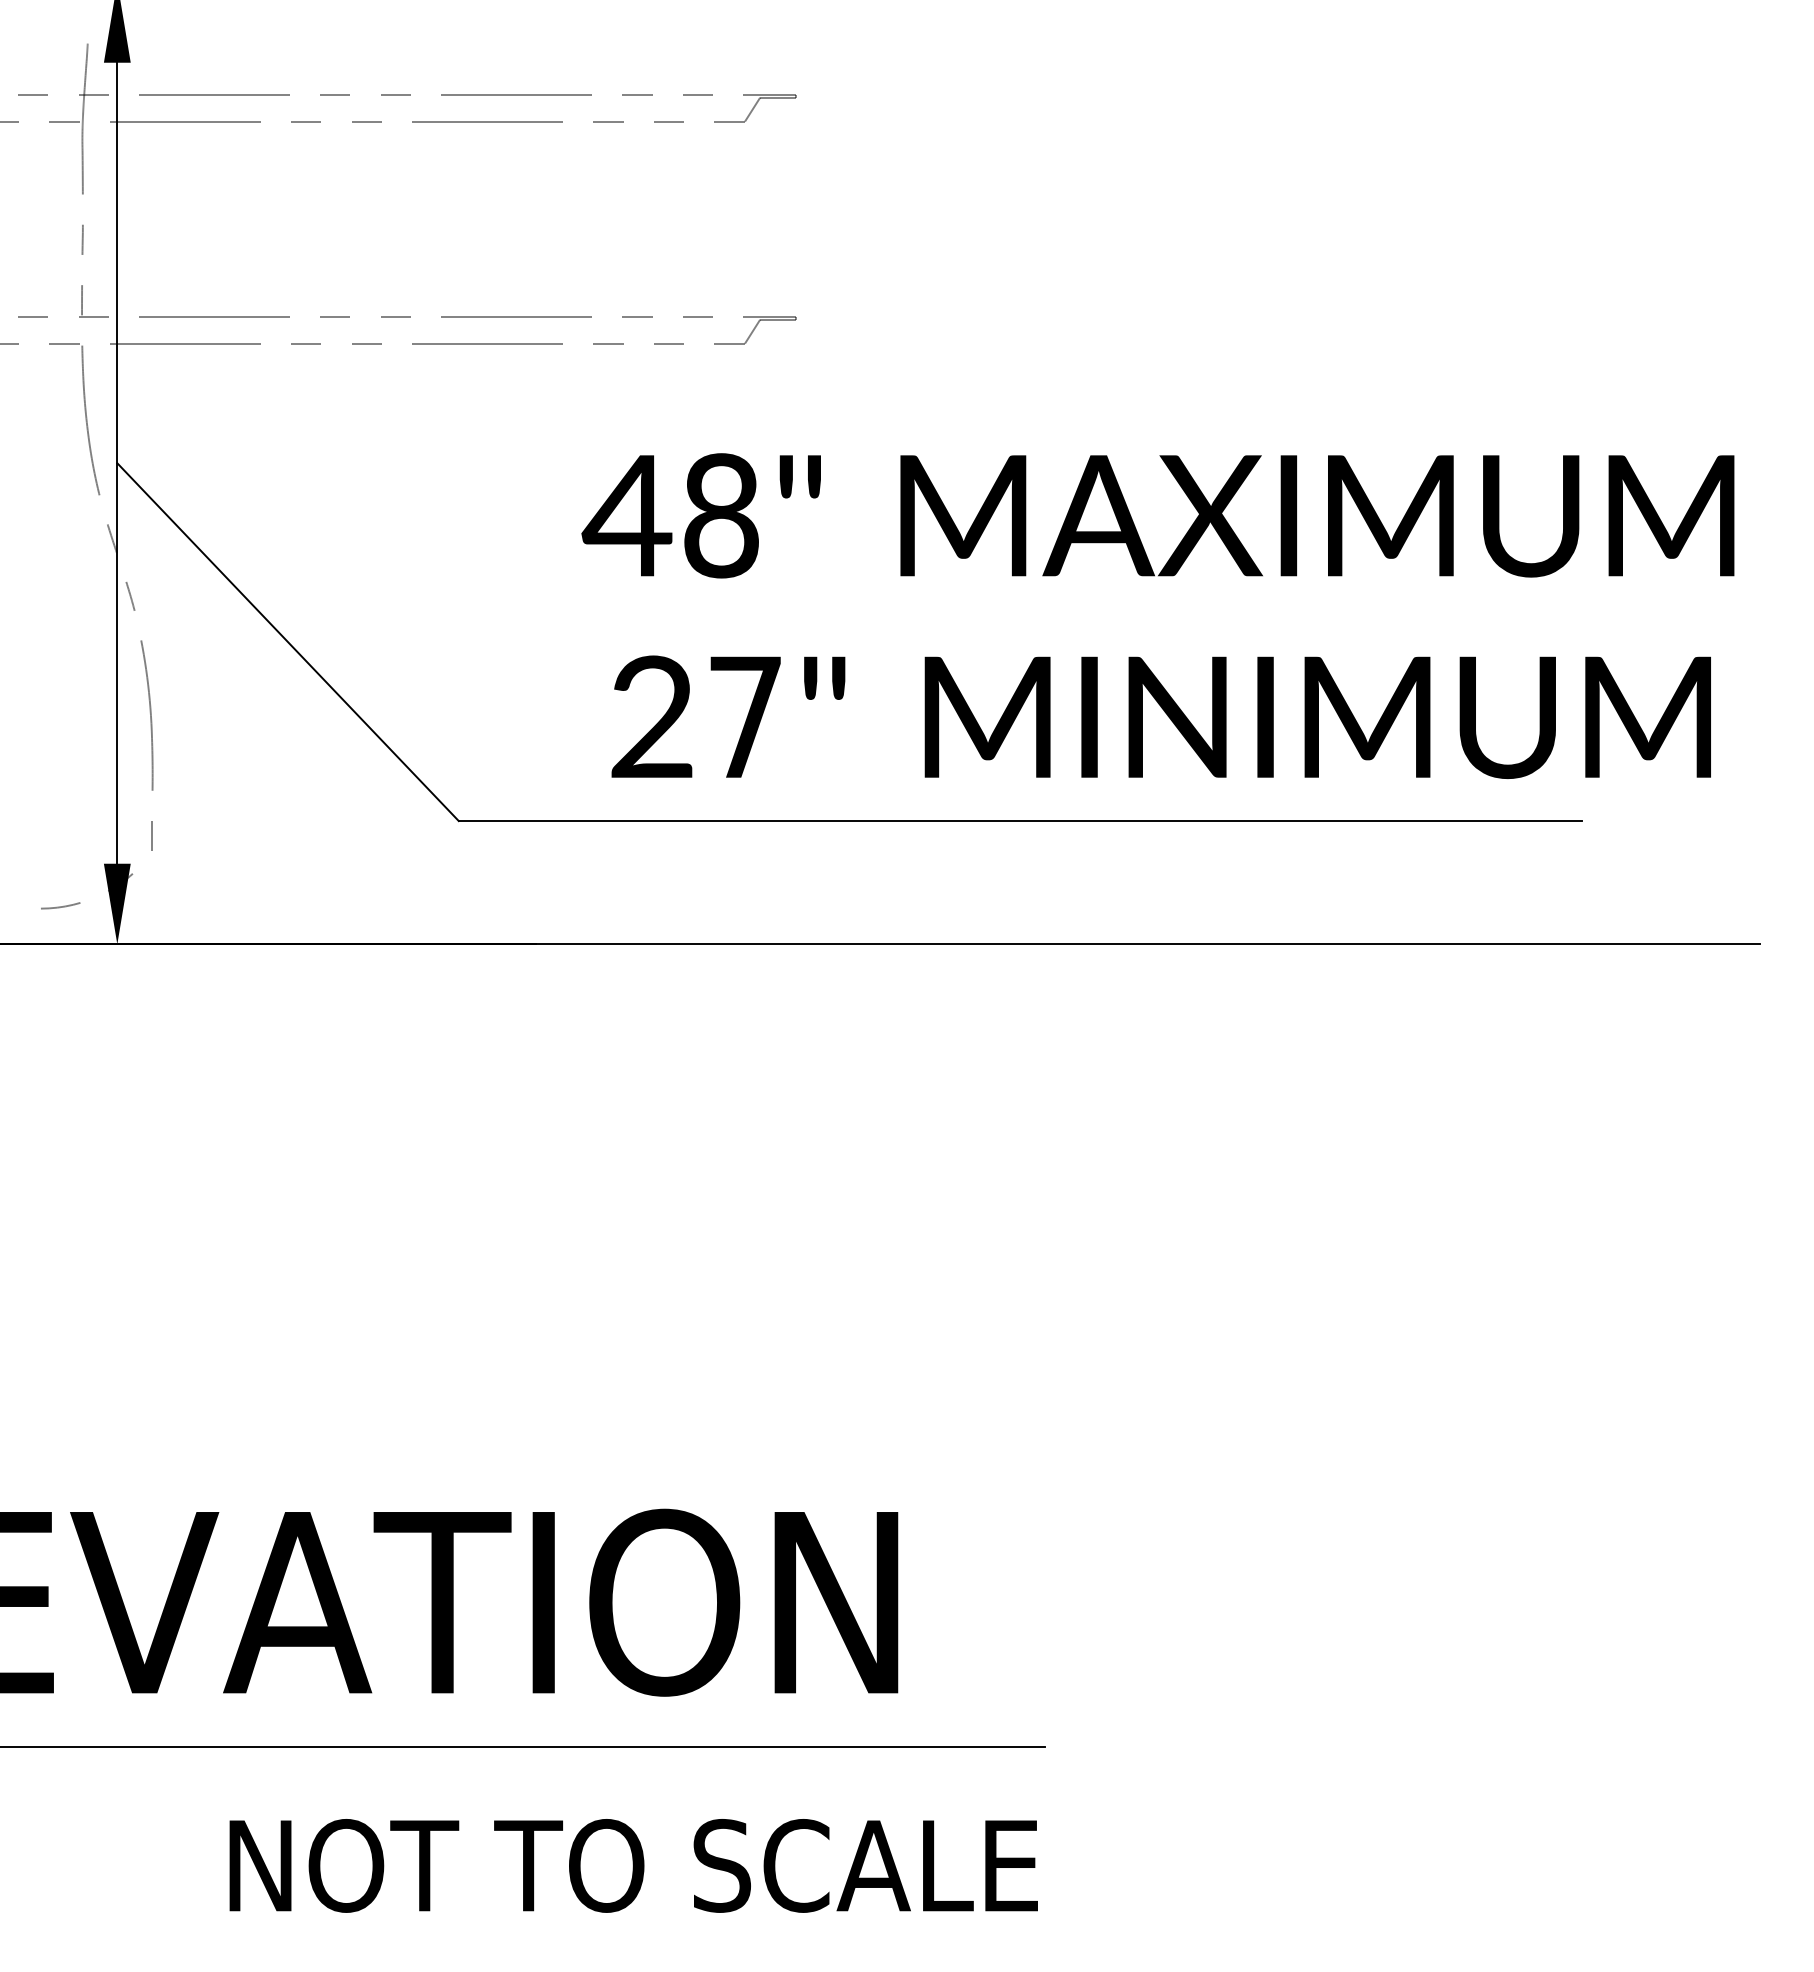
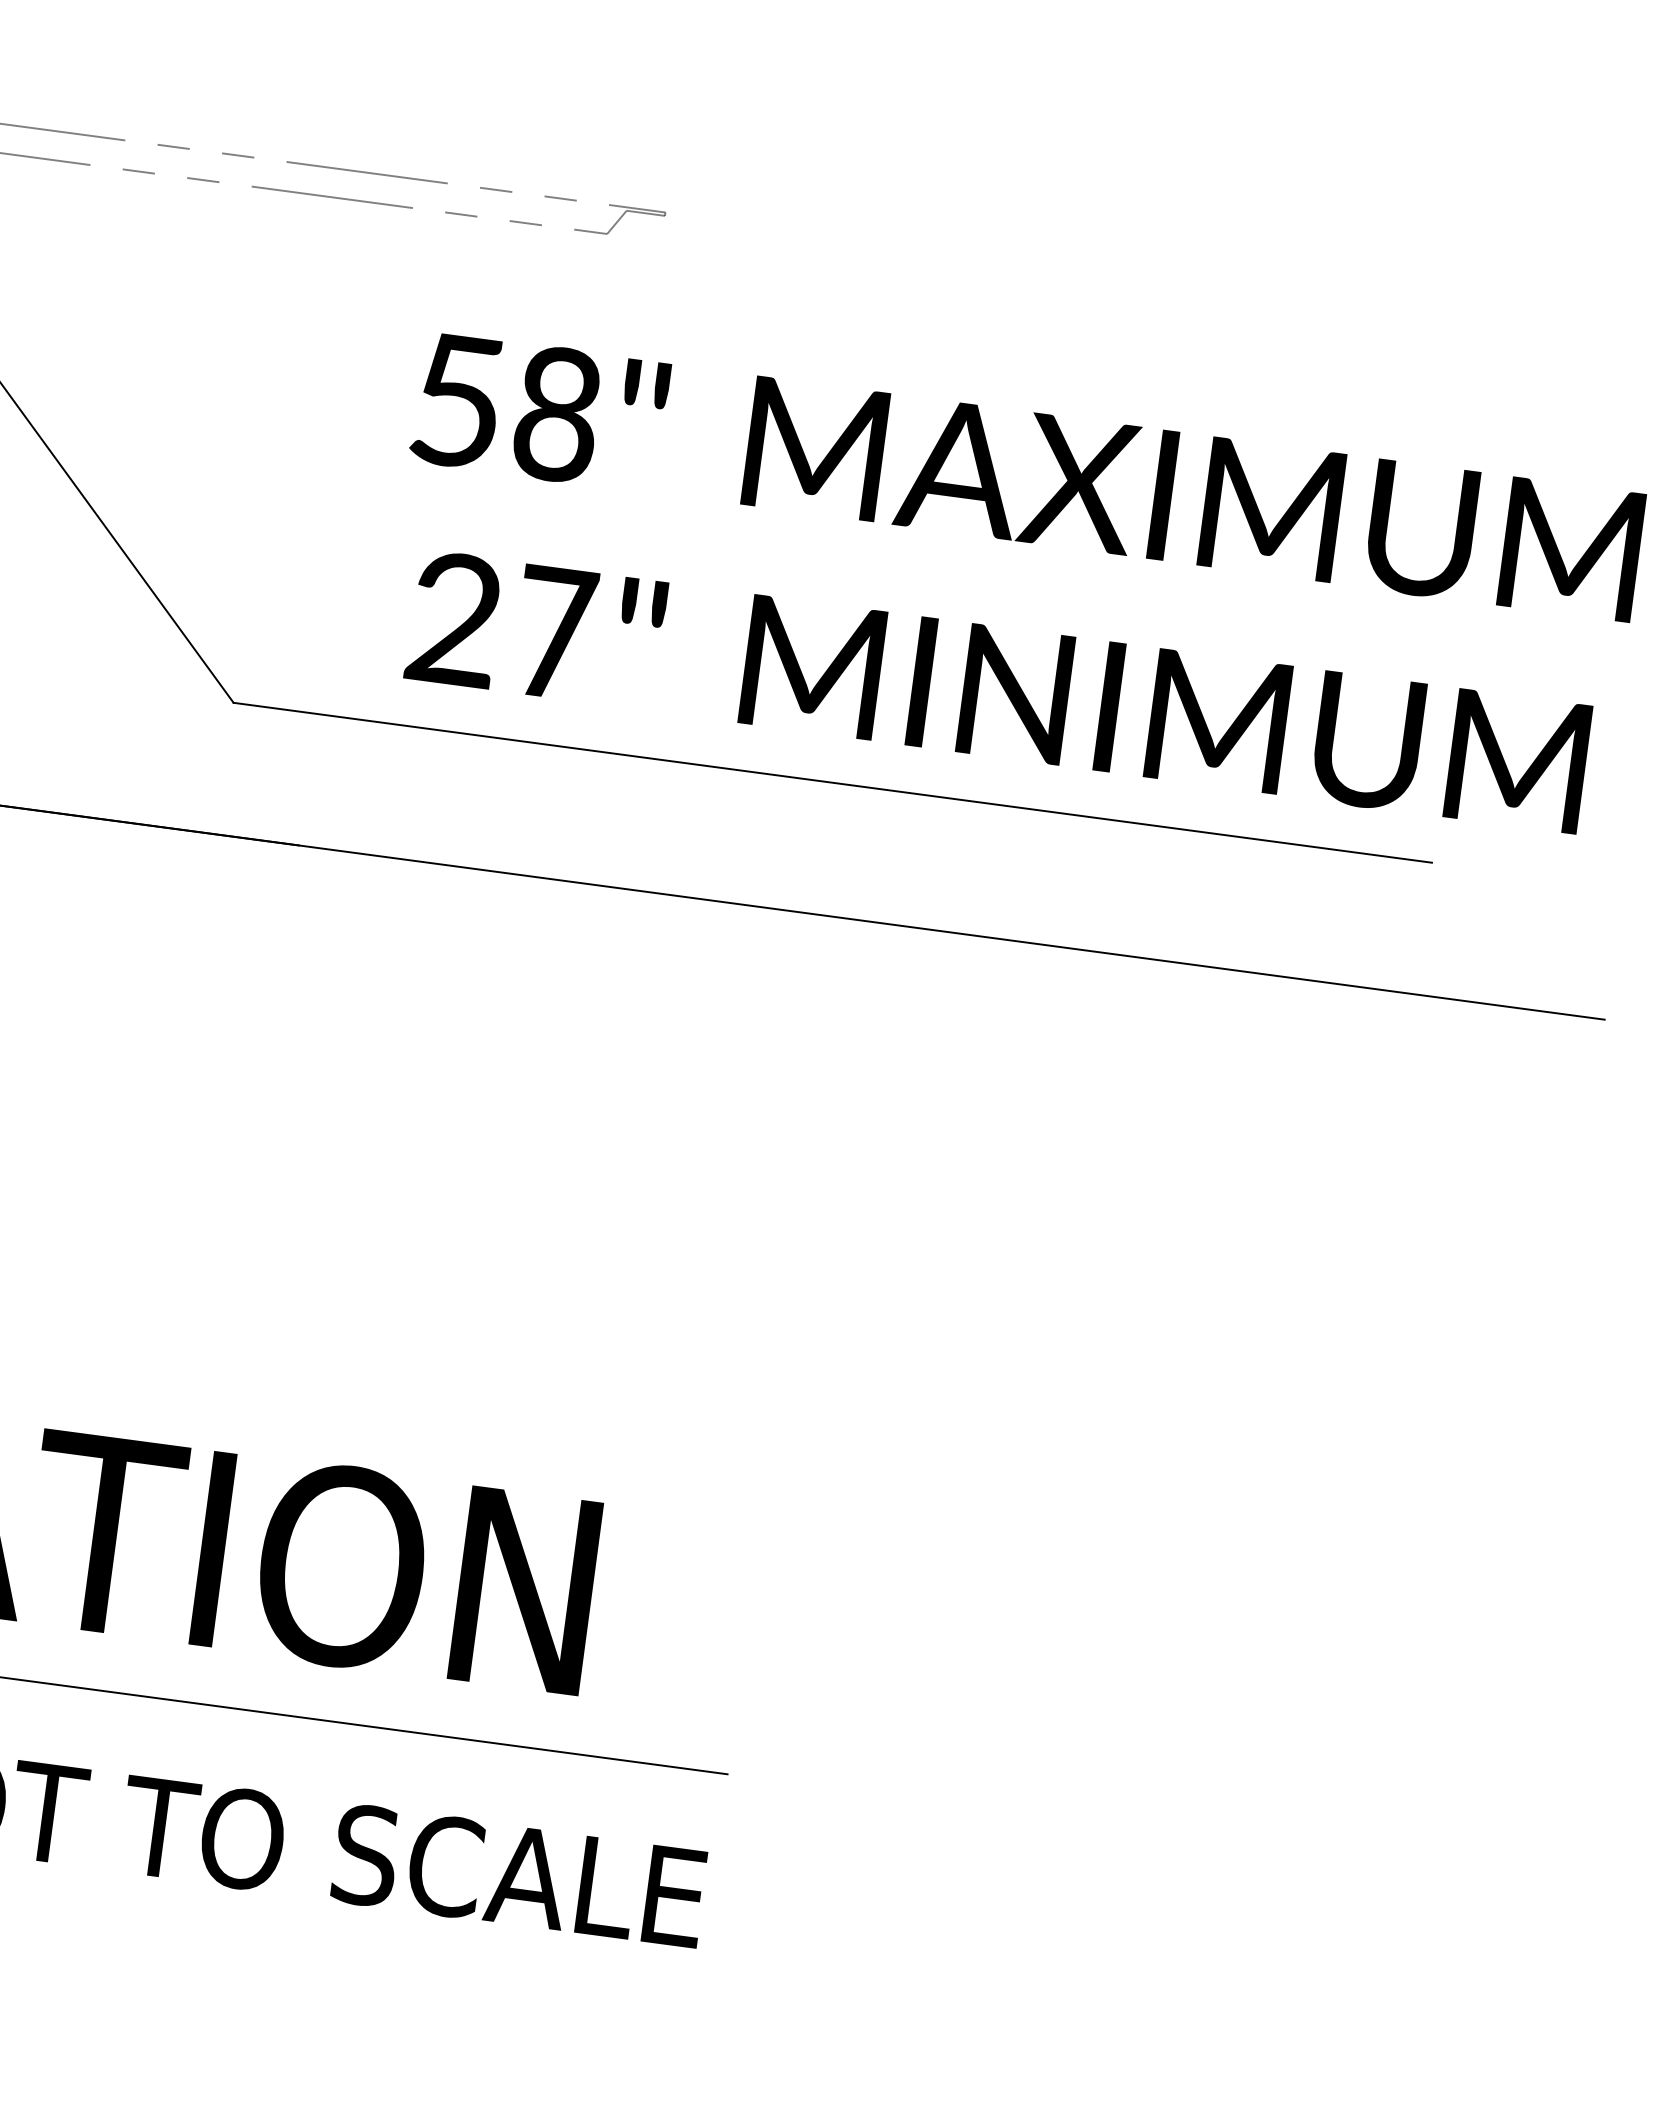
text: (626, 516) -> (456, 401), 4 -> 5

